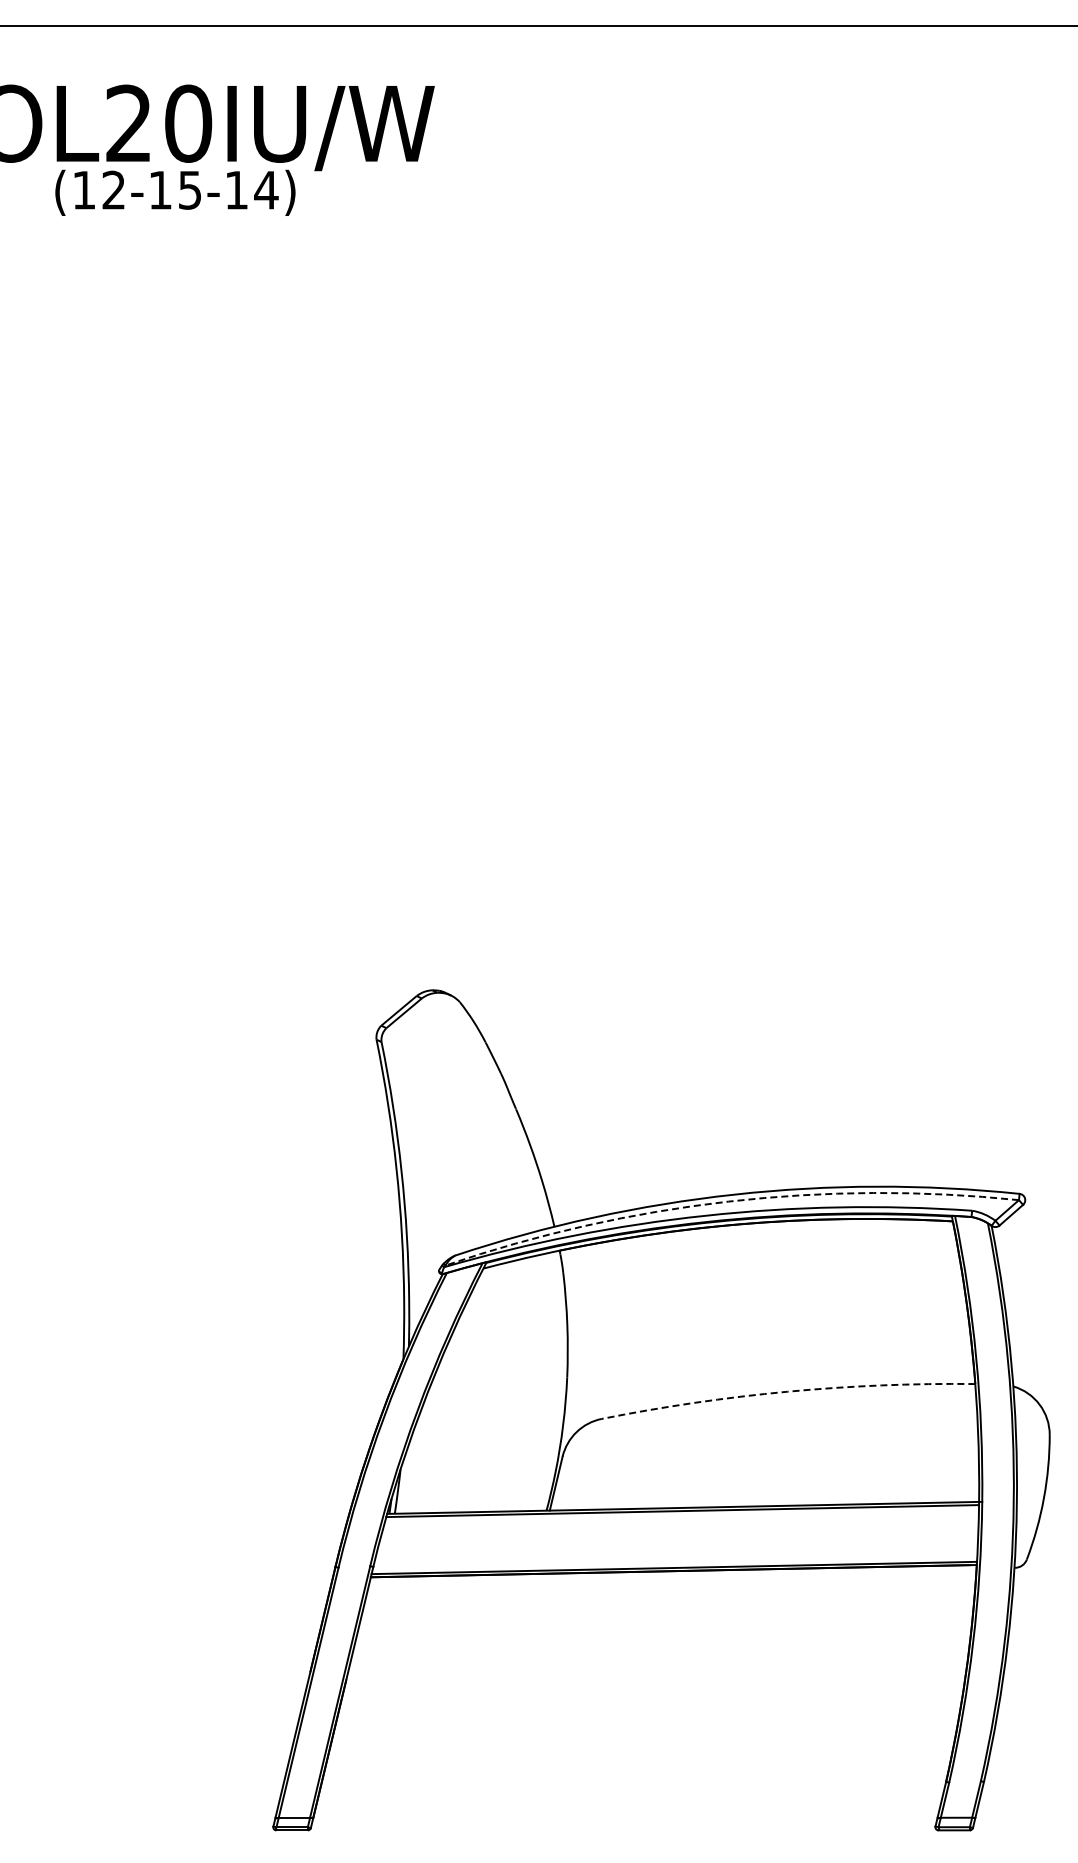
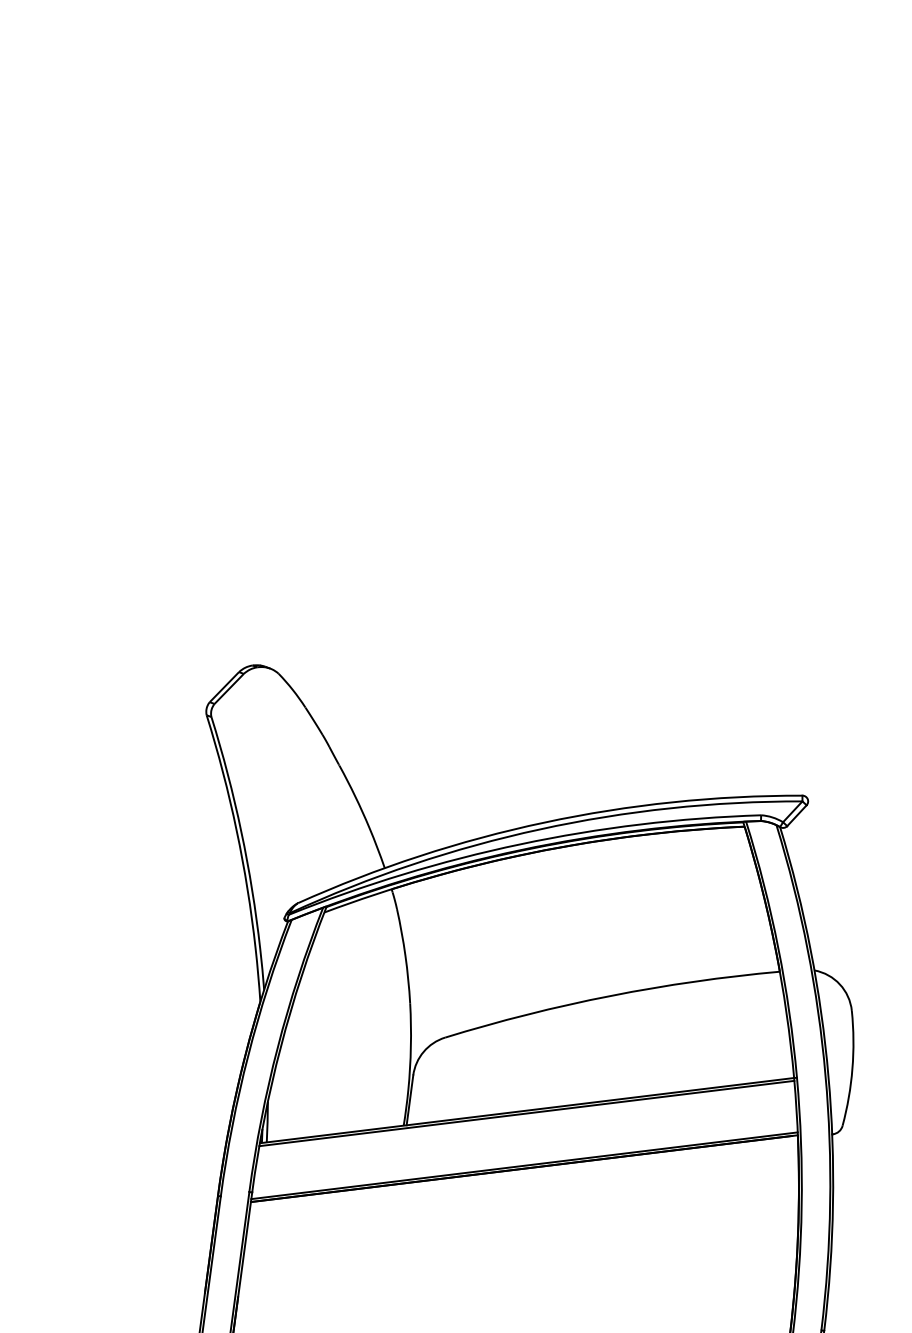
arc: (728, 1201) -> (539, 829), dashed -> solid
arc: (787, 1391) -> (610, 995), dashed -> solid

